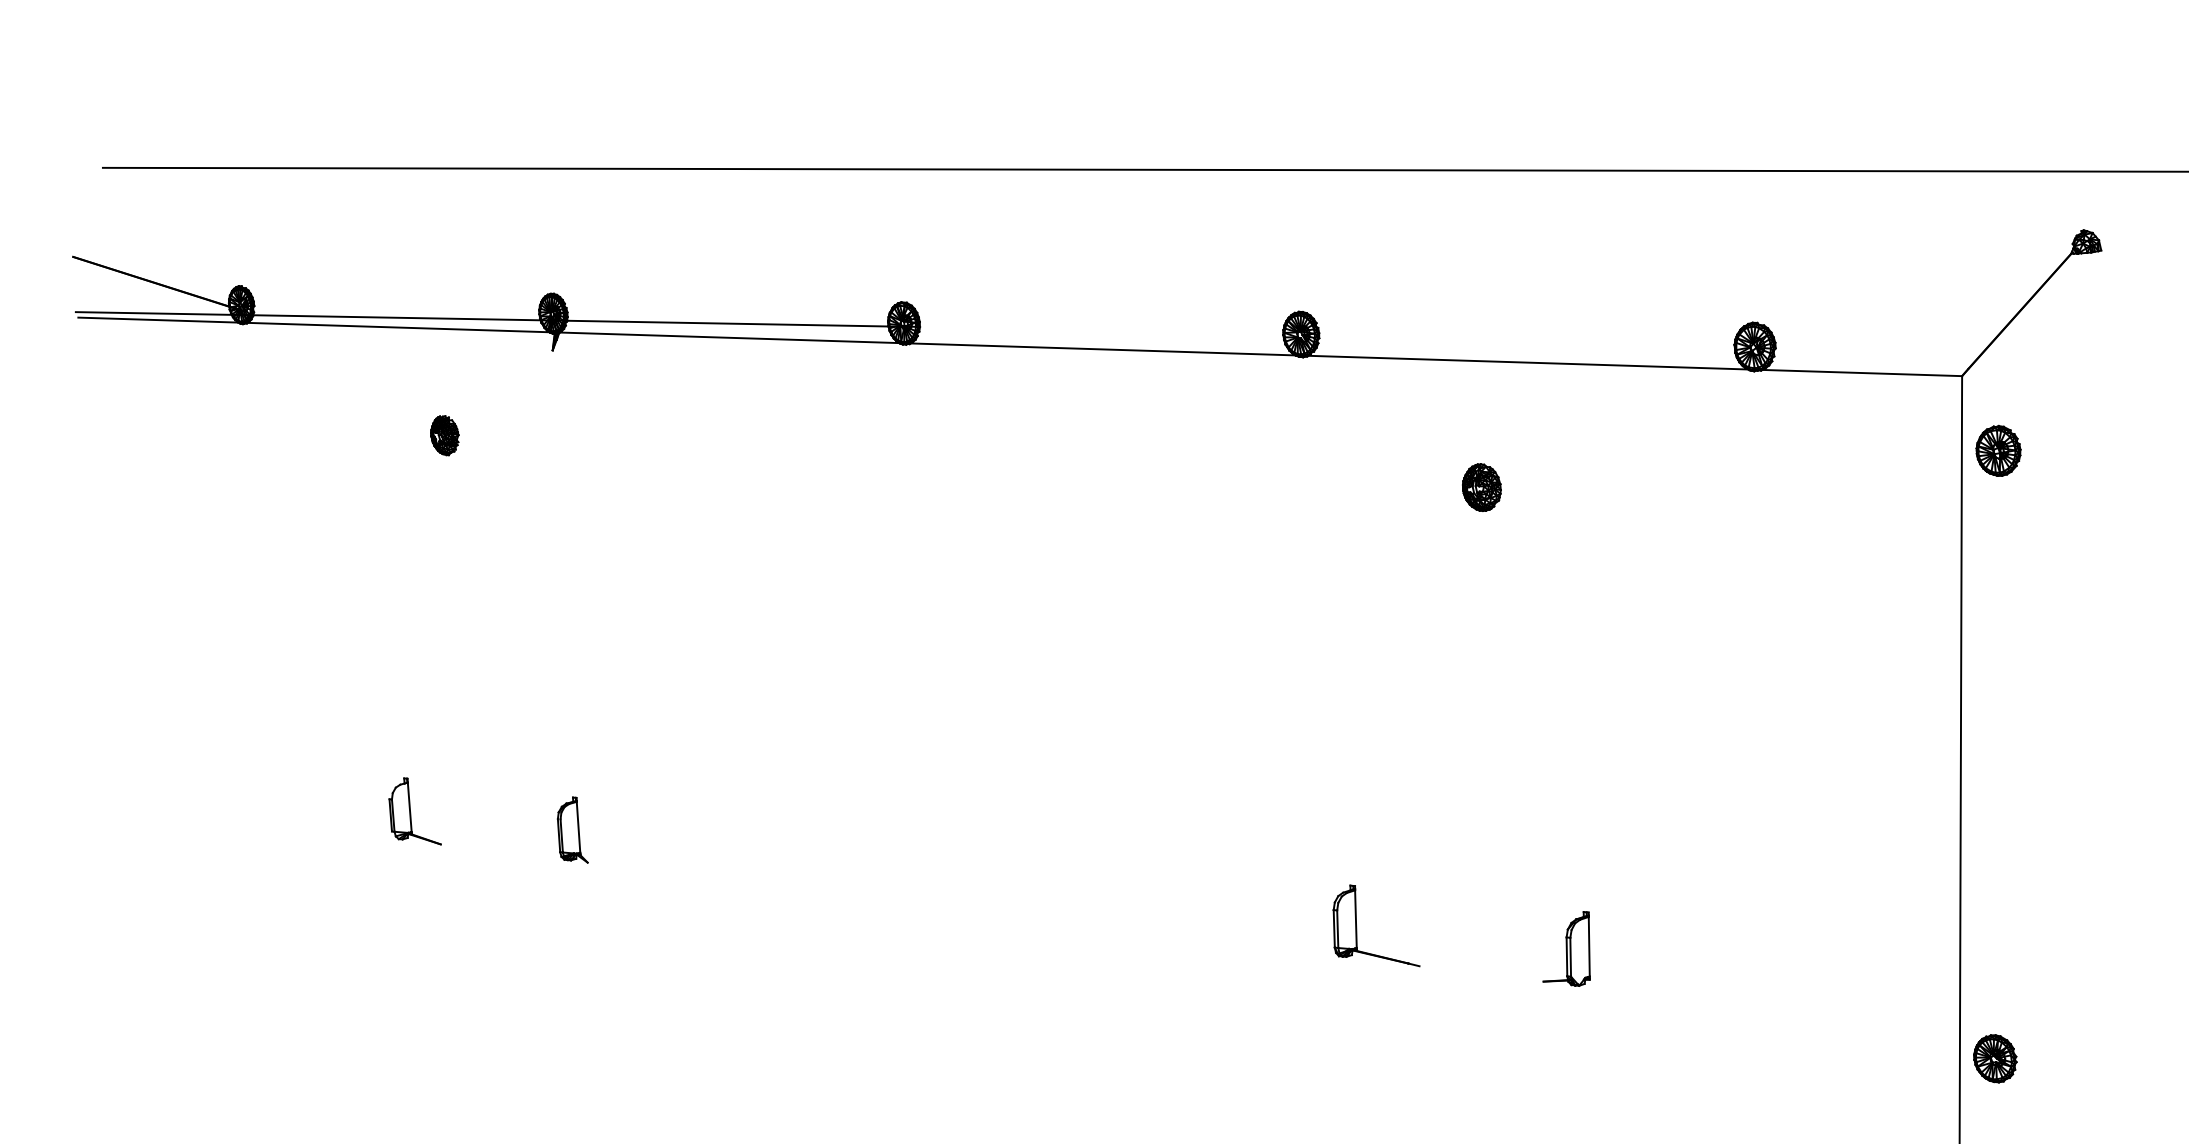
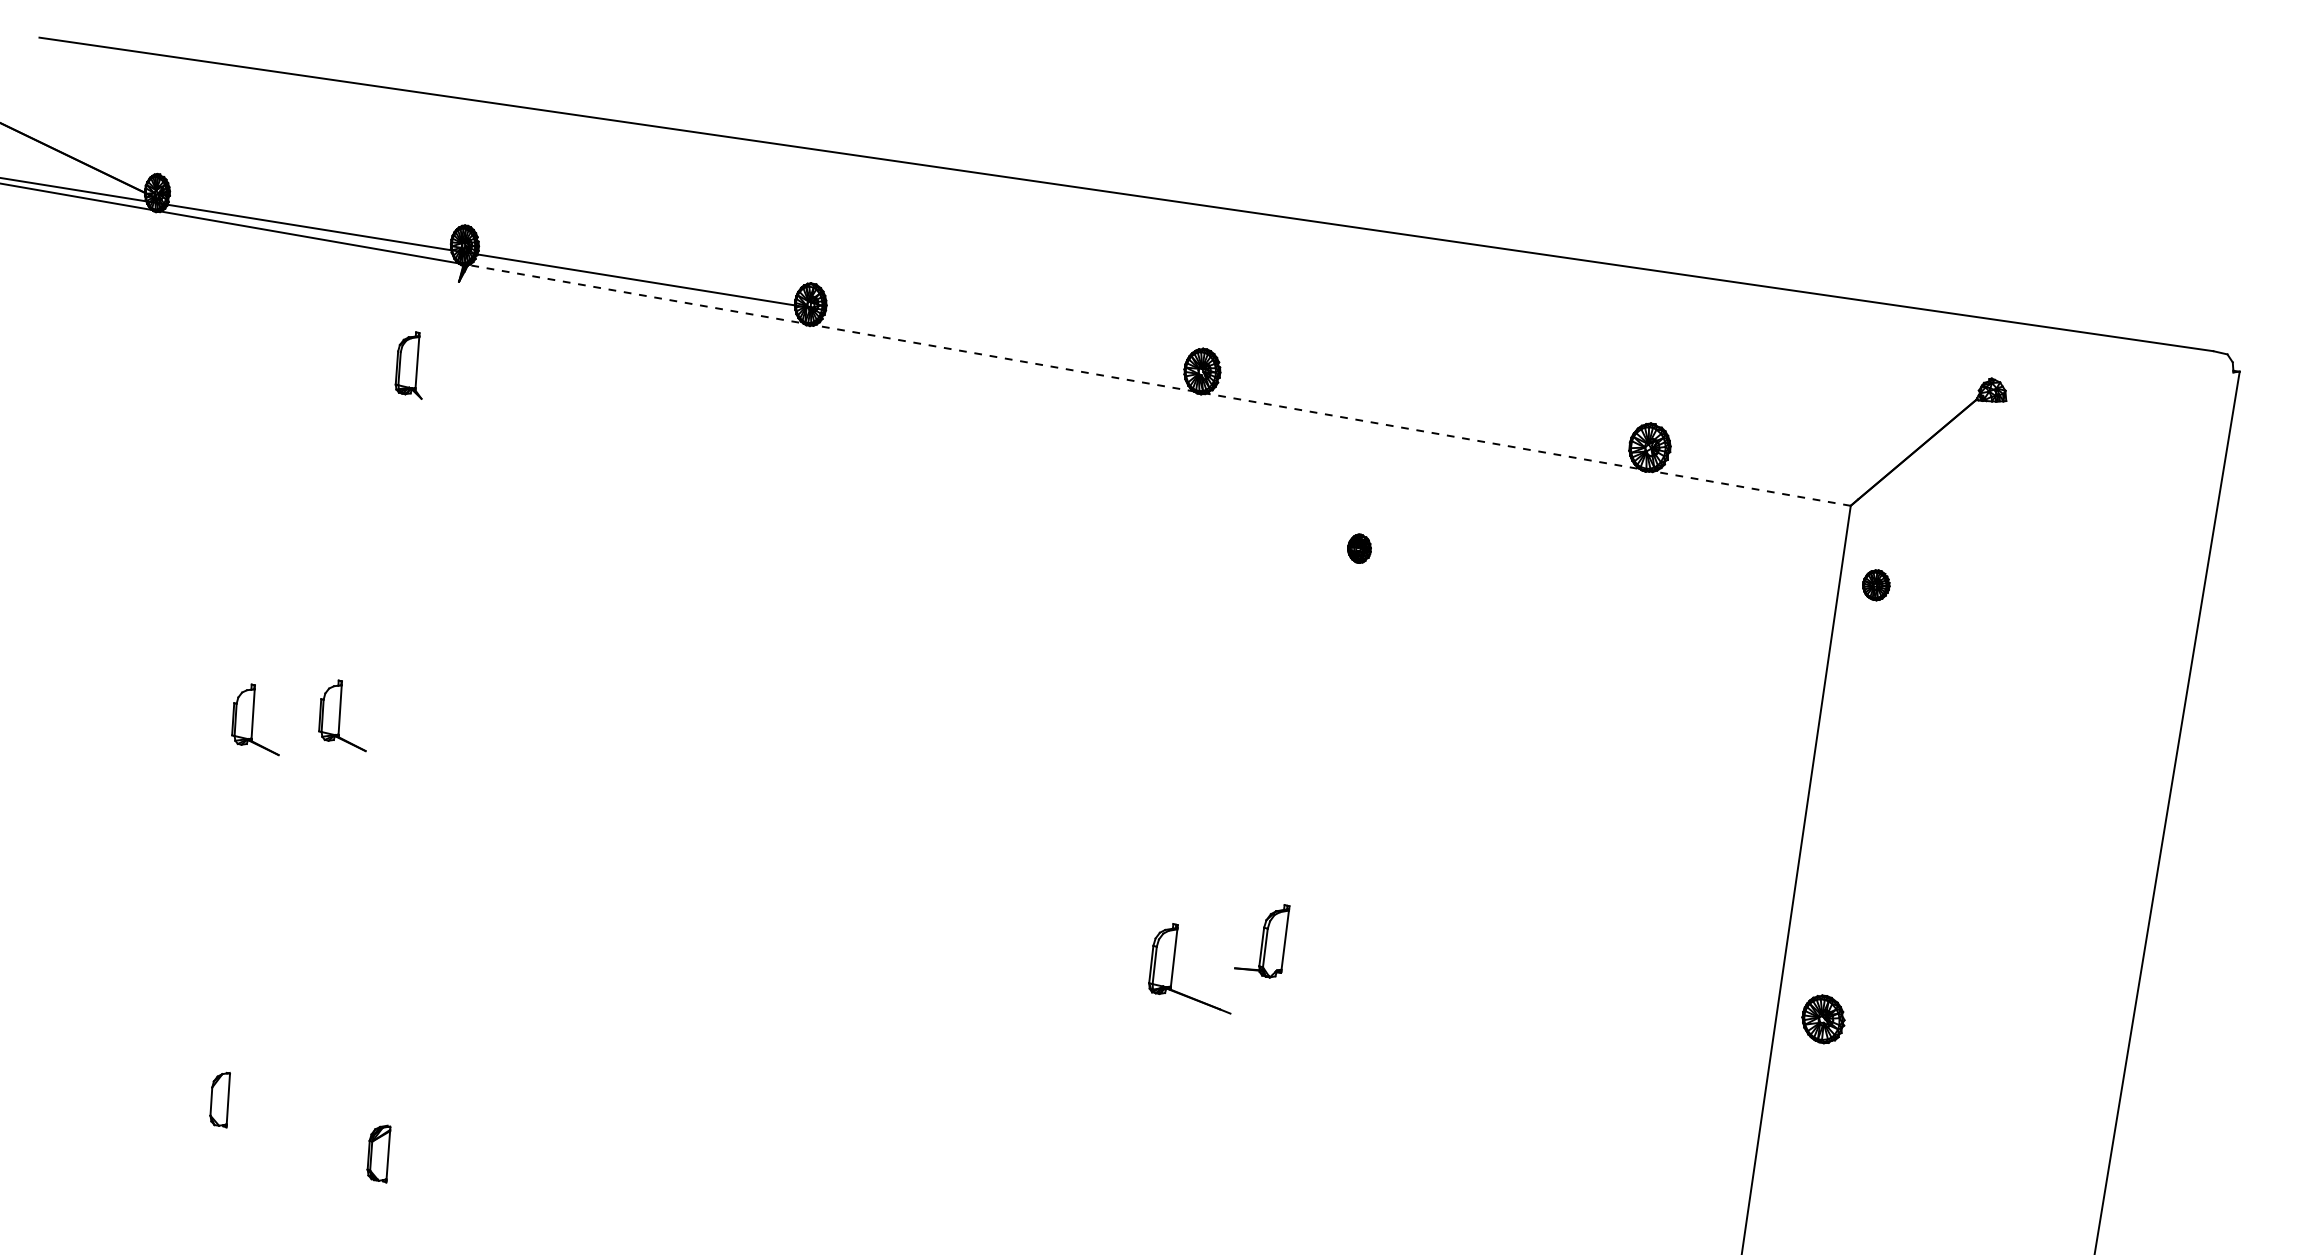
line: (1260, 354) -> (1159, 385), solid -> dashed
part: (445, 435) -> (340, 350), removed
part: (1998, 451) -> (1876, 585), size x0.6
part: (1481, 487) -> (1359, 548), size x0.6
part: (498, 796) -> (342, 715), added
part: (570, 831) -> (408, 365), moved
part: (1566, 951) -> (1262, 941), moved
part: (1995, 1058) -> (1823, 1019), moved

